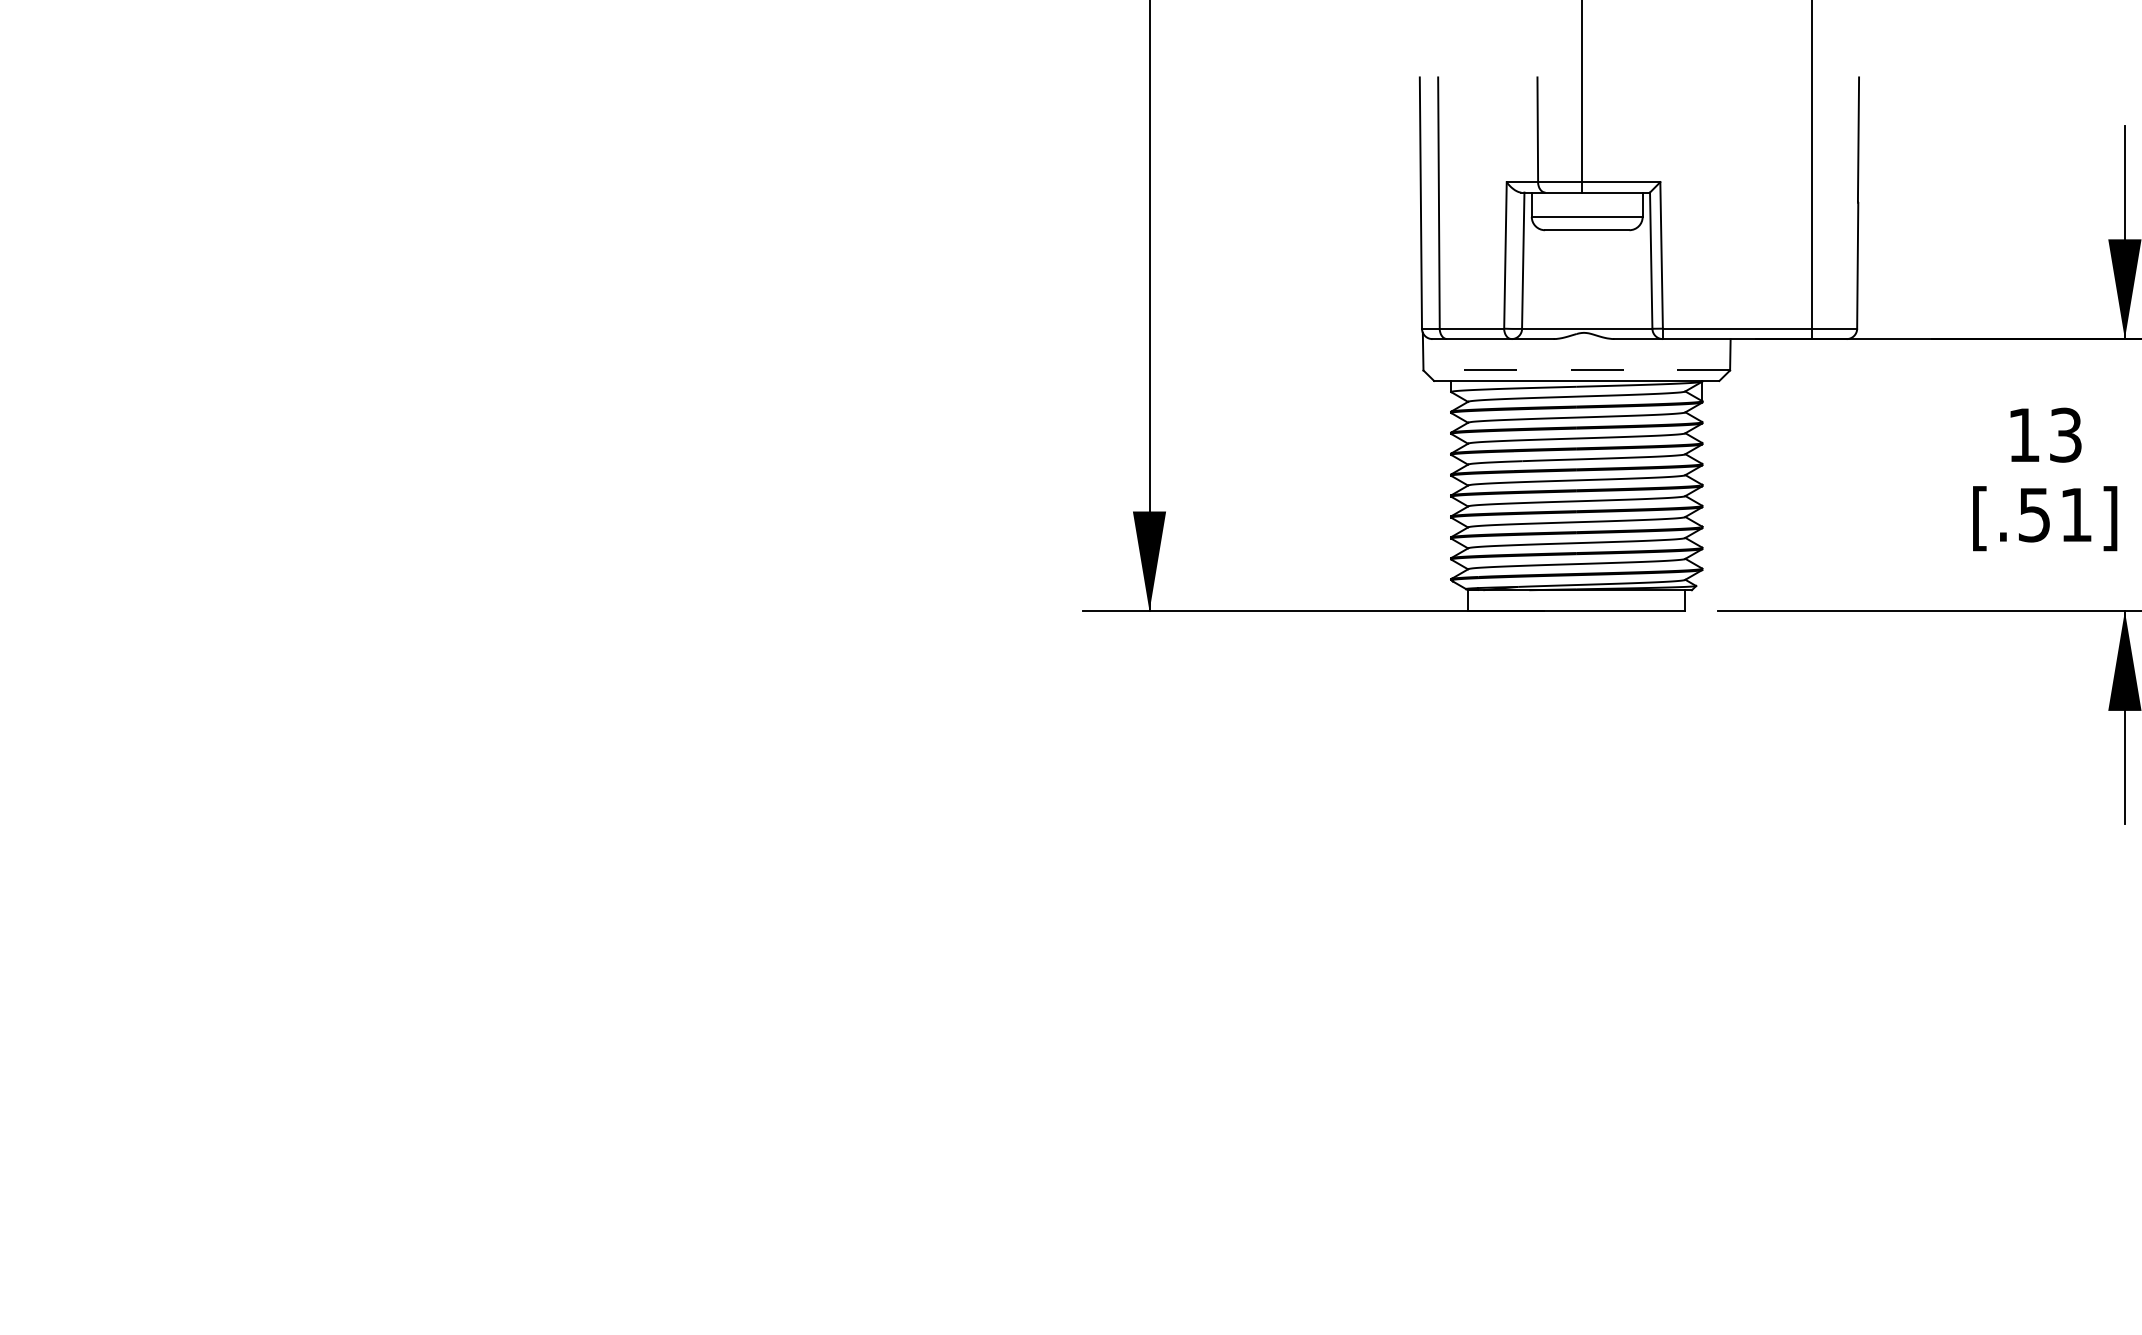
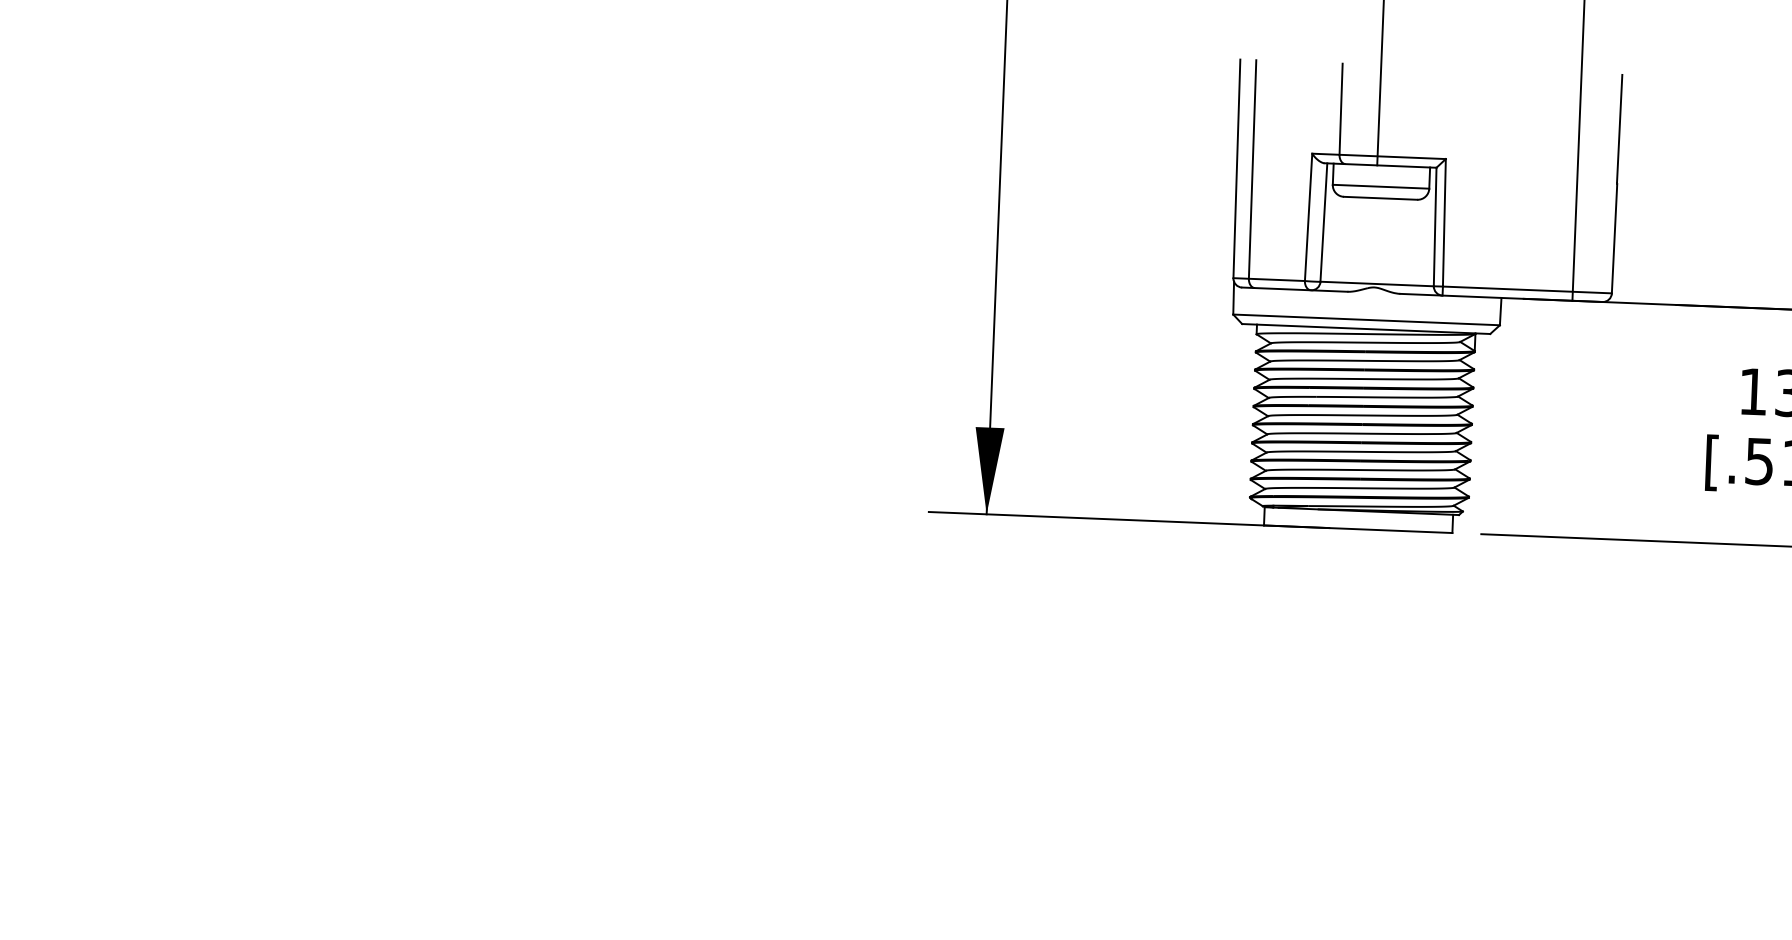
line: (1576, 370) -> (1366, 319), dashed -> solid

